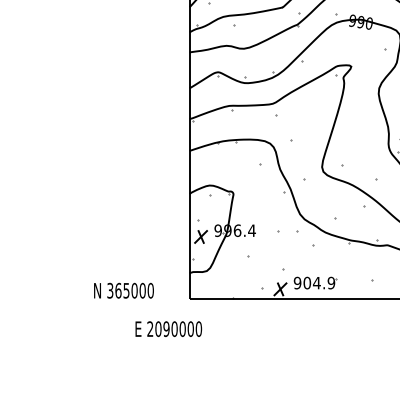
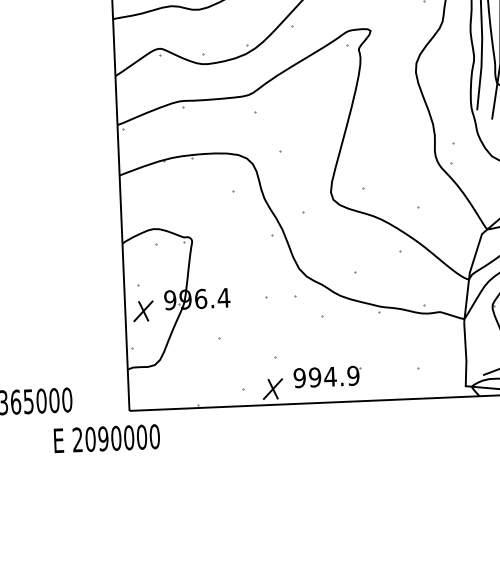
text: (306, 283) -> (313, 378), 904.9 -> 994.9
text: (168, 328) -> (106, 437), moved

